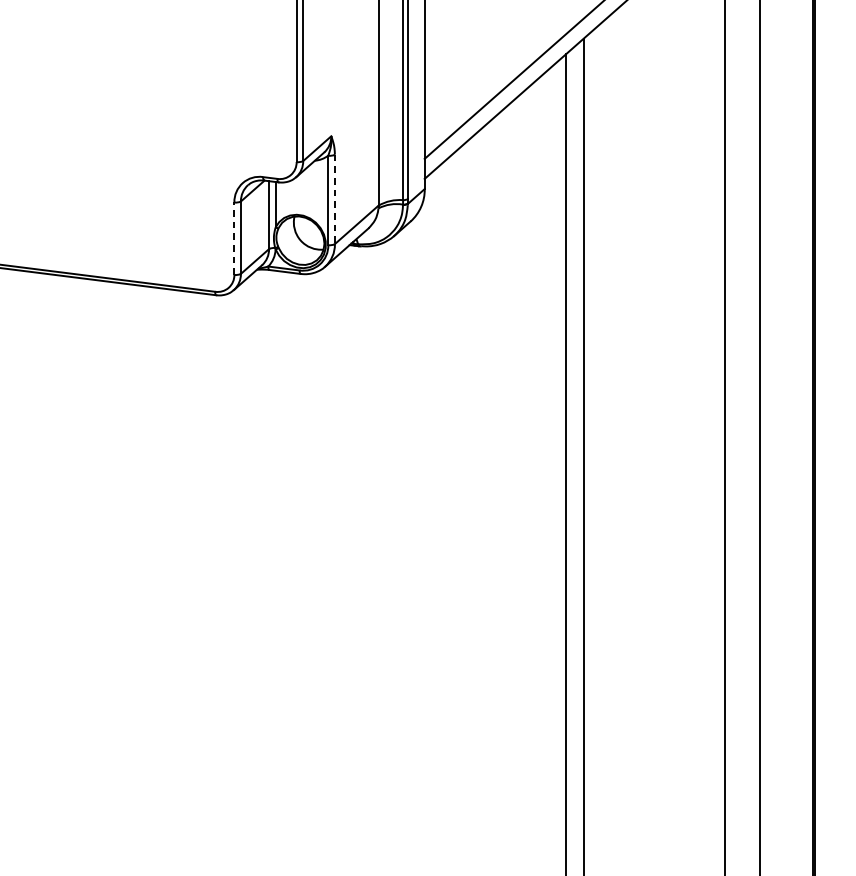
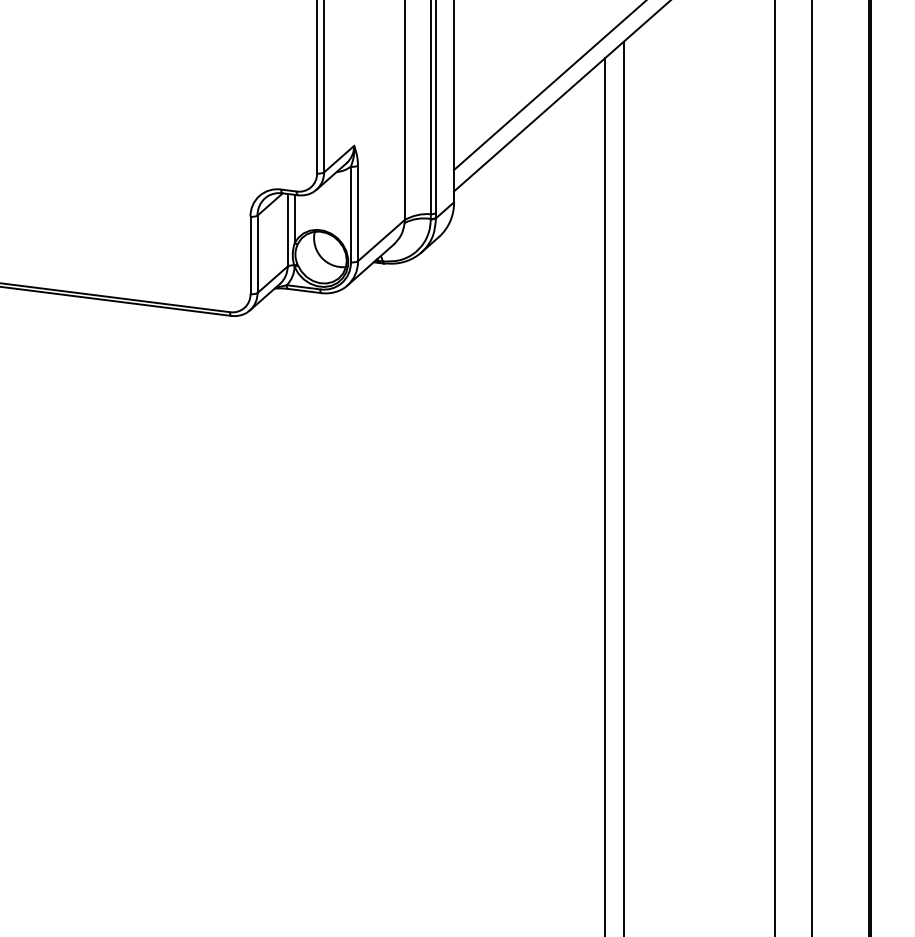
line: (335, 199) -> (358, 213), dashed -> solid
line: (234, 238) -> (250, 255), dashed -> solid

